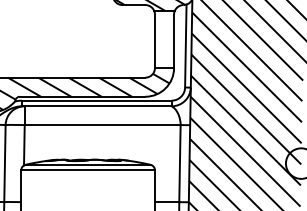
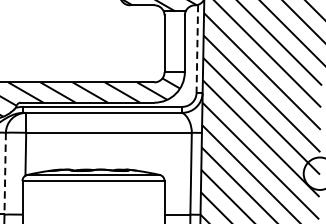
line: (185, 46) -> (196, 49), solid -> dashed
line: (4, 163) -> (4, 173), solid -> dashed

